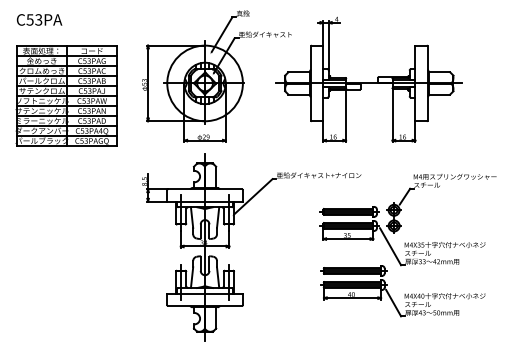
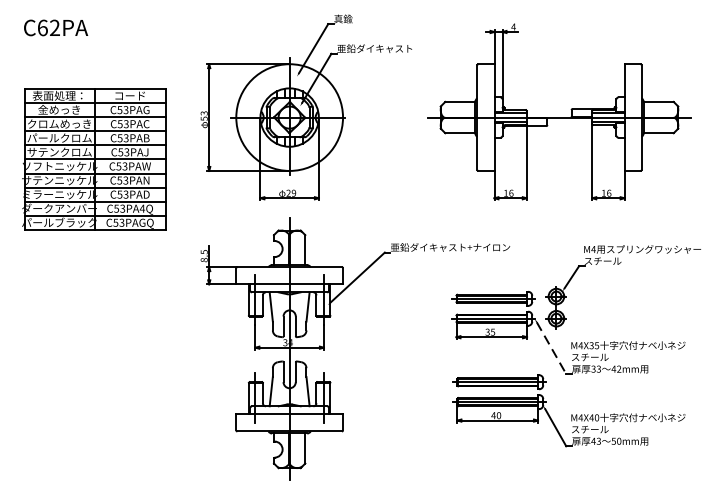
text: (34, 19) -> (48, 27), C53PA -> C62PA
part: (368, 79) -> (558, 112), moved
part: (66, 95) -> (94, 158), moved
line: (390, 247) -> (551, 349), solid -> dashed

